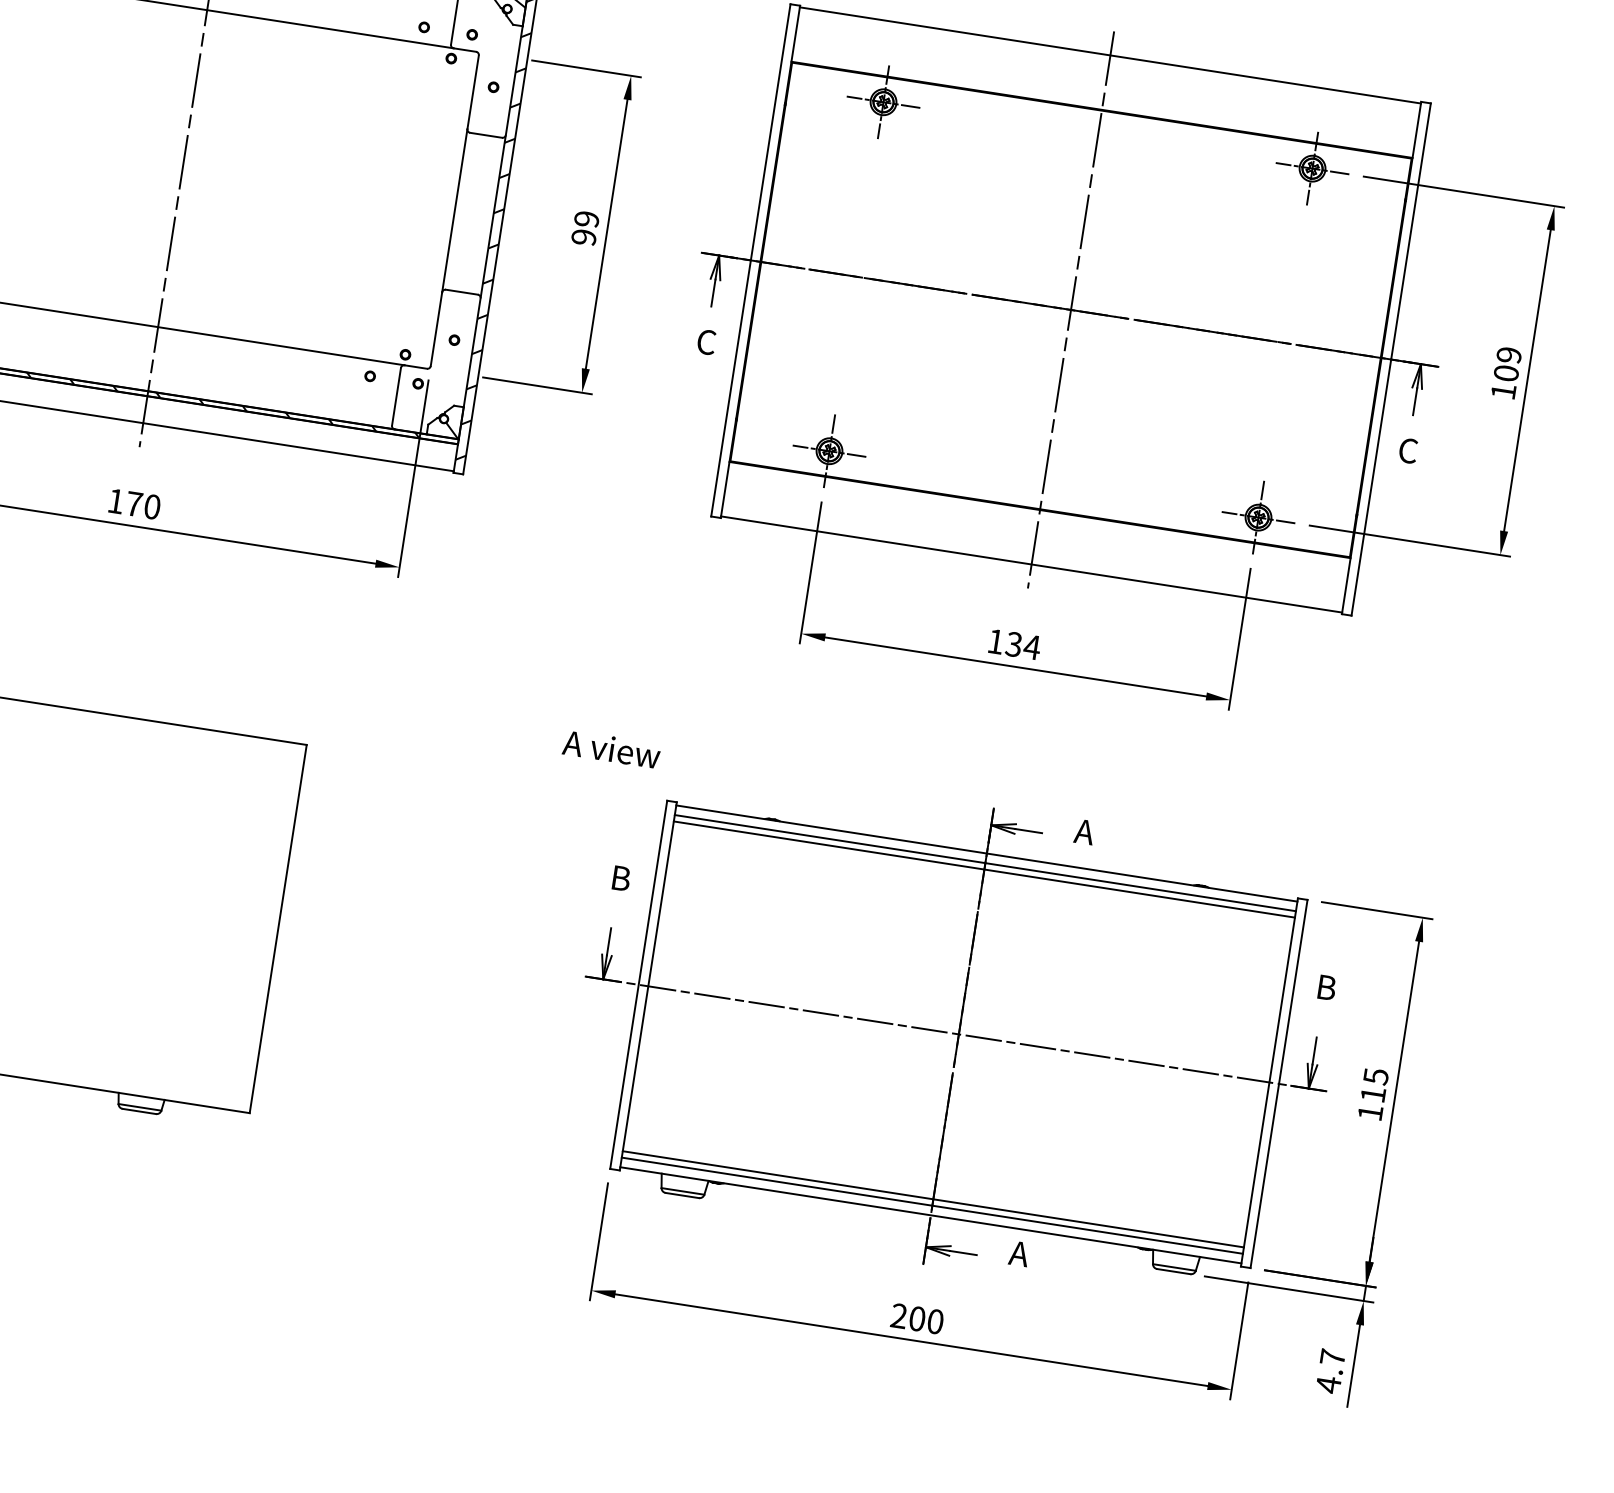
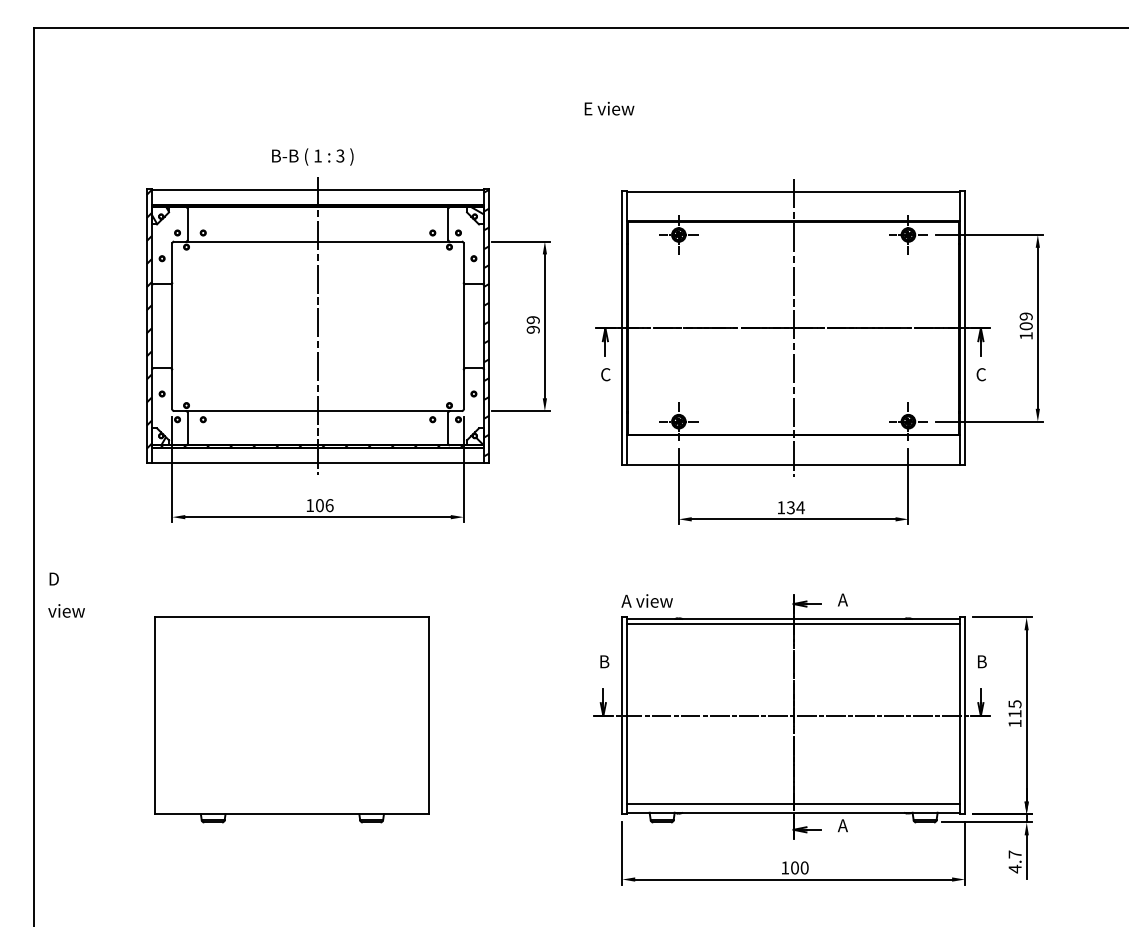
text: (142, 505) -> (324, 505), 170 -> 106
text: (610, 748) -> (646, 600), moved
line: (984, 869) -> (793, 627), removed
line: (932, 1205) -> (793, 807), removed
text: (899, 1315) -> (785, 867), 200 -> 100

